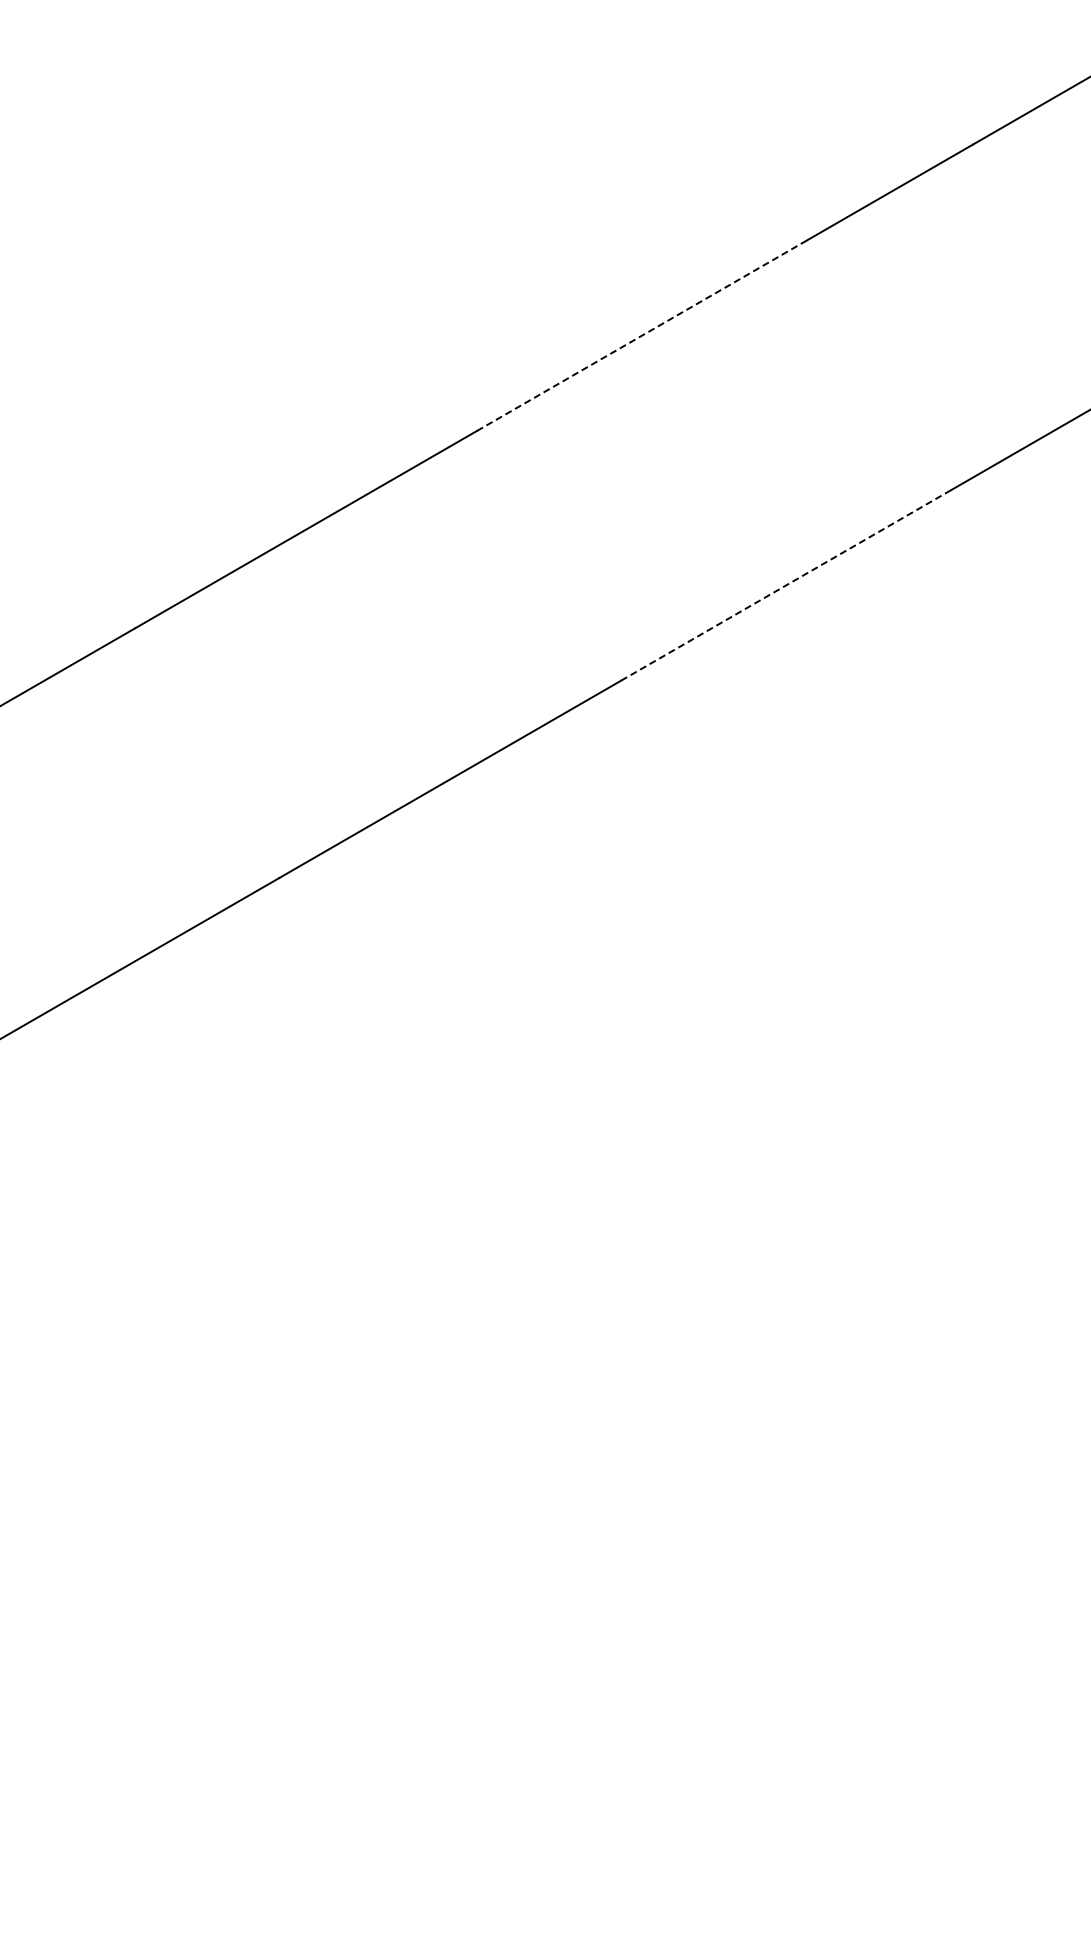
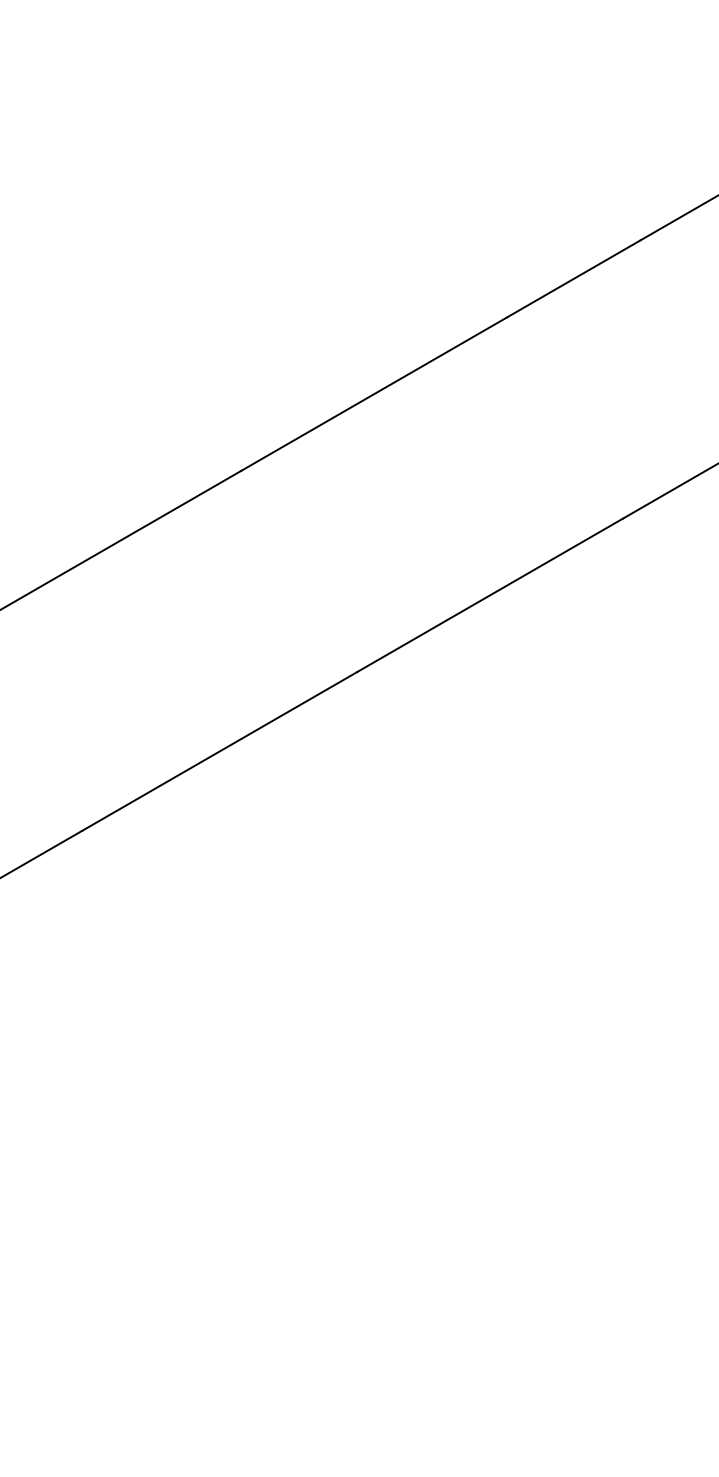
line: (641, 335) -> (373, 394), dashed -> solid
line: (786, 585) -> (490, 595), dashed -> solid

